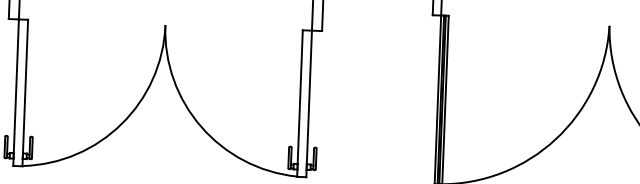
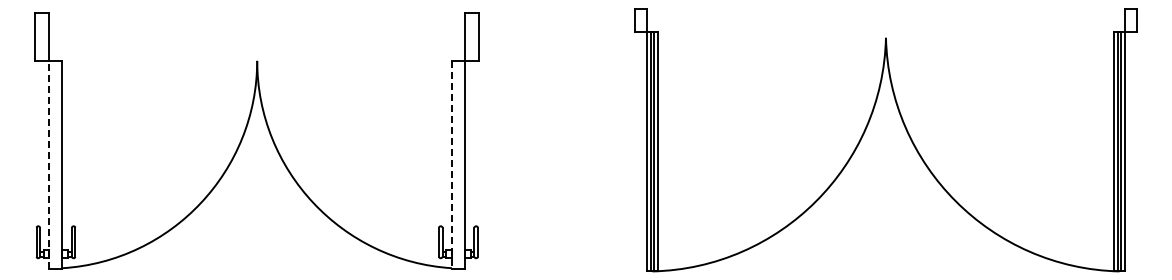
line: (16, 92) -> (49, 164), solid -> dashed
line: (299, 103) -> (451, 164), solid -> dashed

